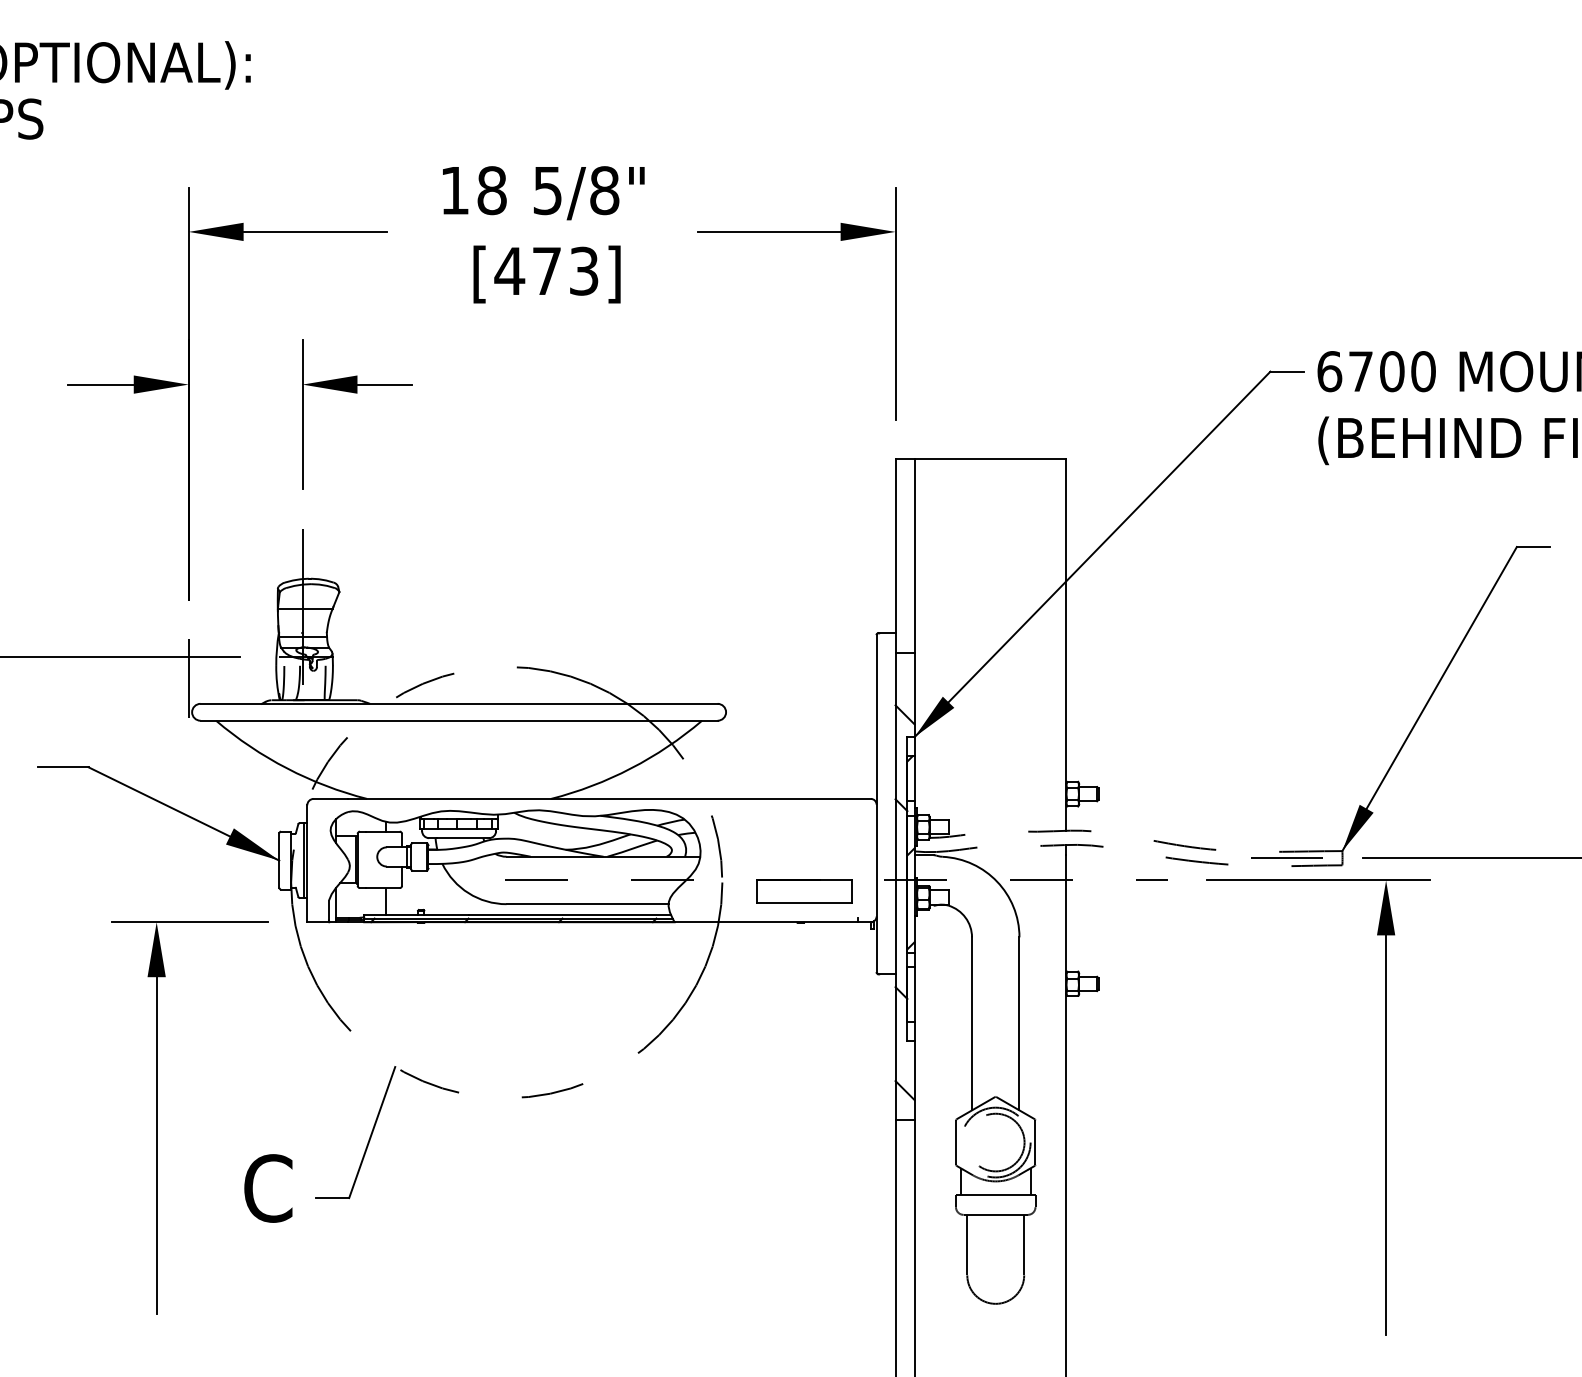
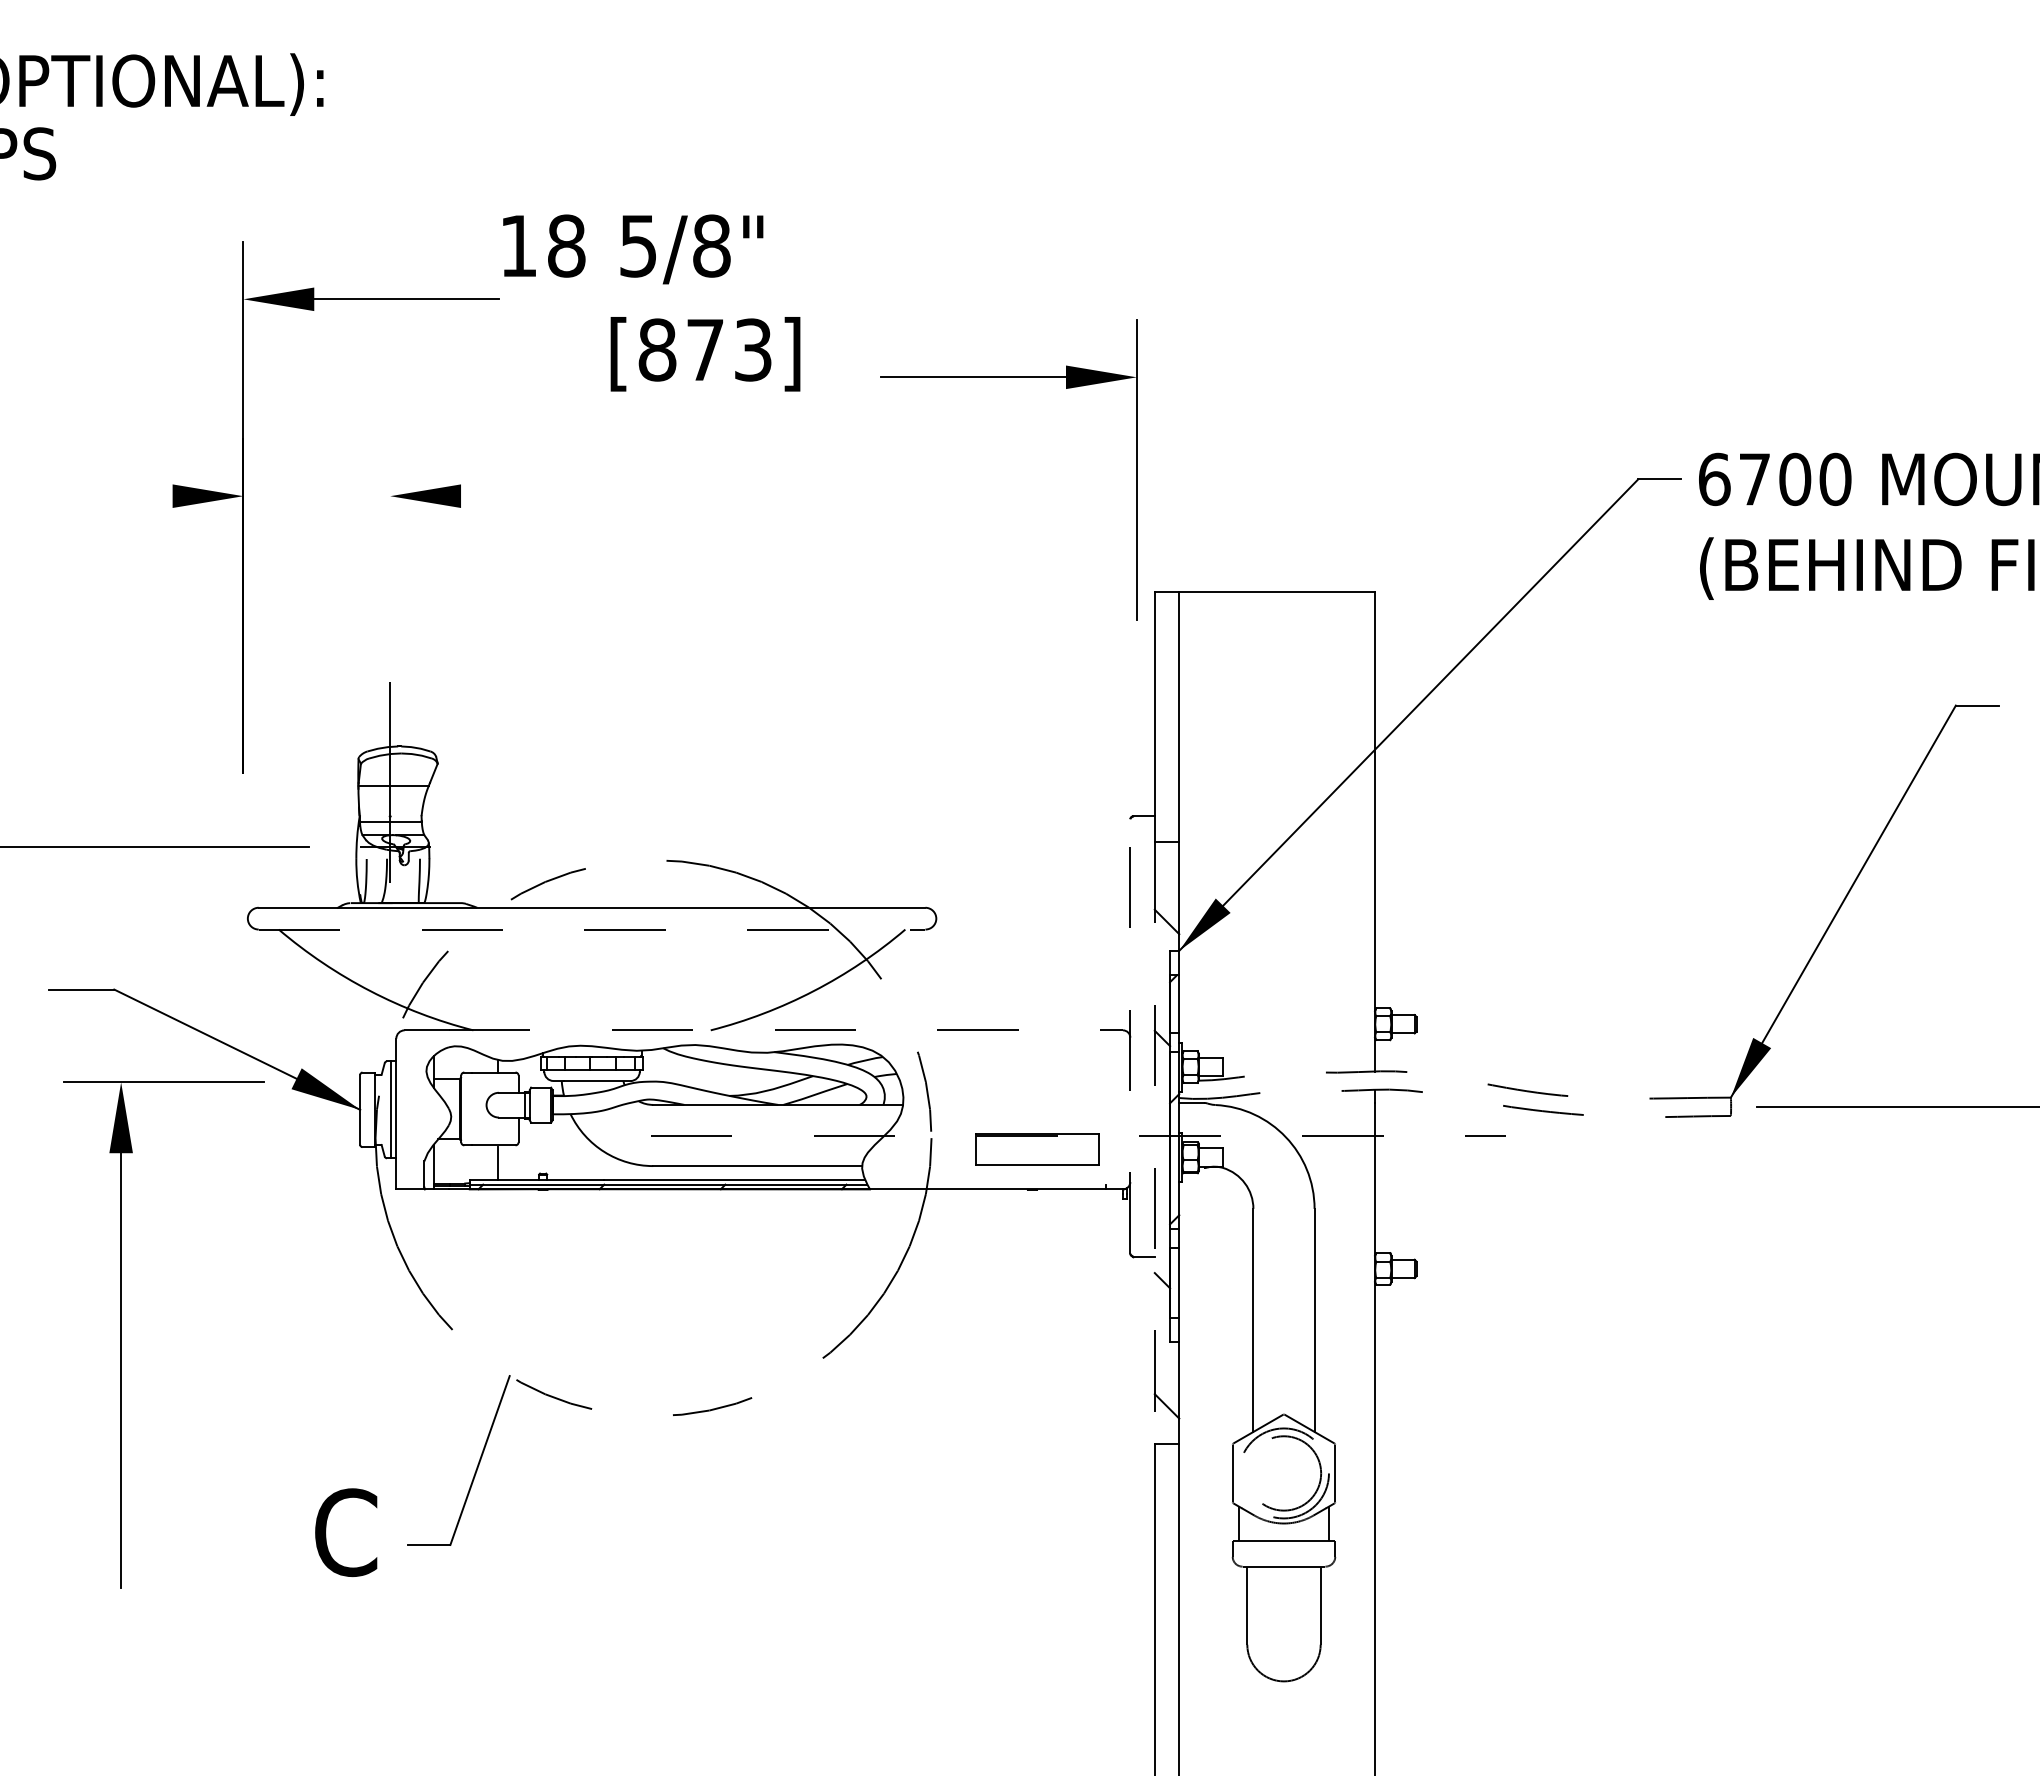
text: (543, 193) -> (633, 249), moved
part: (796, 232) -> (1008, 377), moved
text: (509, 270) -> (657, 349), [473] -> [873]
line: (101, 384) -> (130, 496), removed
line: (384, 384) -> (496, 496), removed
line: (302, 415) -> (390, 535), removed
line: (188, 678) -> (243, 874), removed
line: (459, 720) -> (592, 929), solid -> dashed
line: (609, 799) -> (786, 1030), solid -> dashed
line: (876, 802) -> (1130, 1035), solid -> dashed
line: (1286, 857) -> (1659, 1106), removed
line: (895, 885) -> (1154, 1142), solid -> dashed
part: (1385, 1107) -> (1786, 1428), removed
part: (156, 1117) -> (121, 1334), moved

